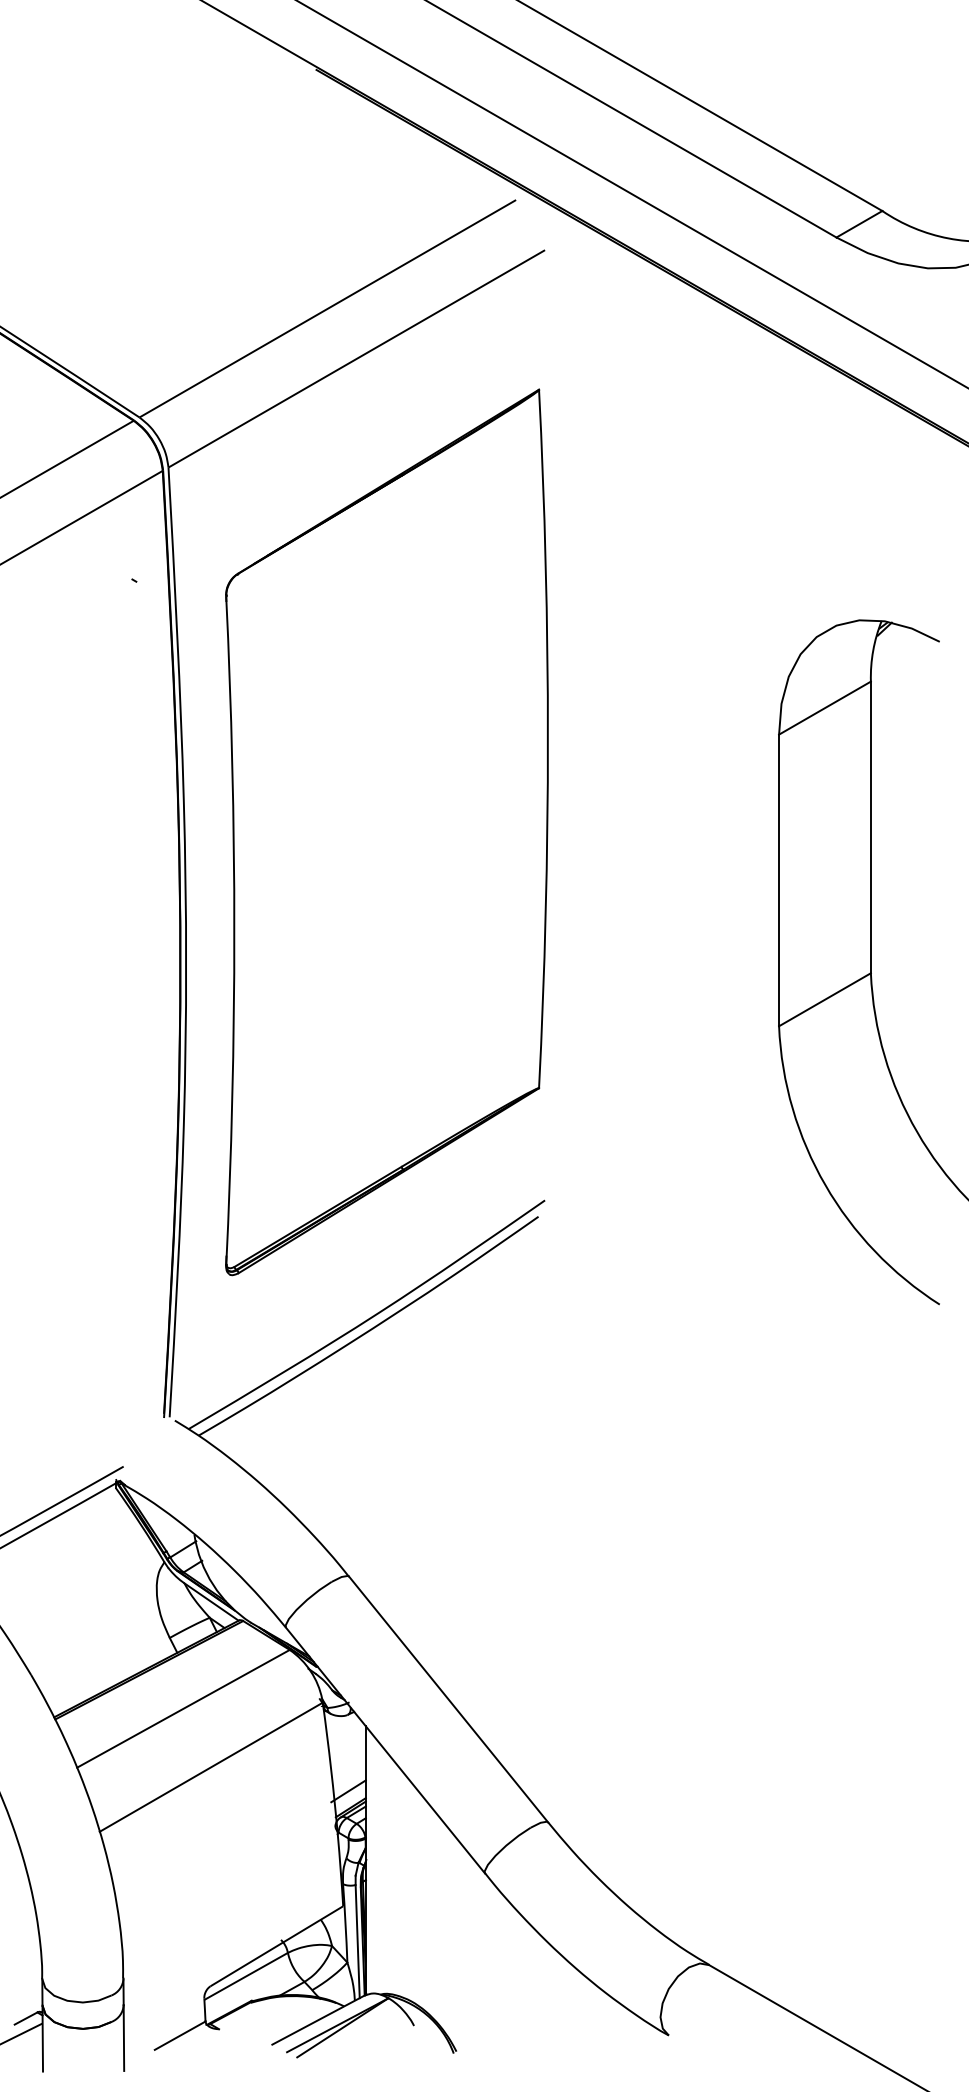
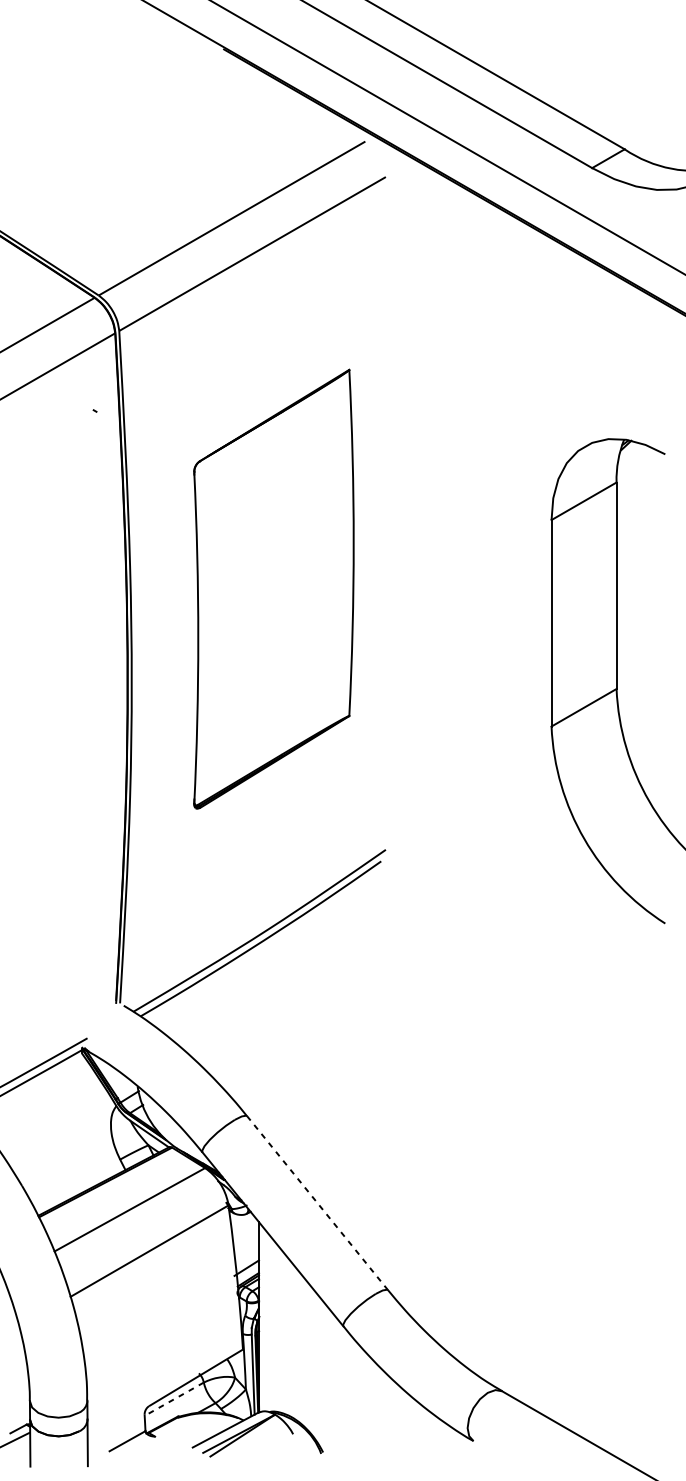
part: (386, 832) -> (273, 589), size x0.7
line: (448, 1699) -> (317, 1203), solid -> dashed
line: (246, 1976) -> (174, 1399), solid -> dashed

